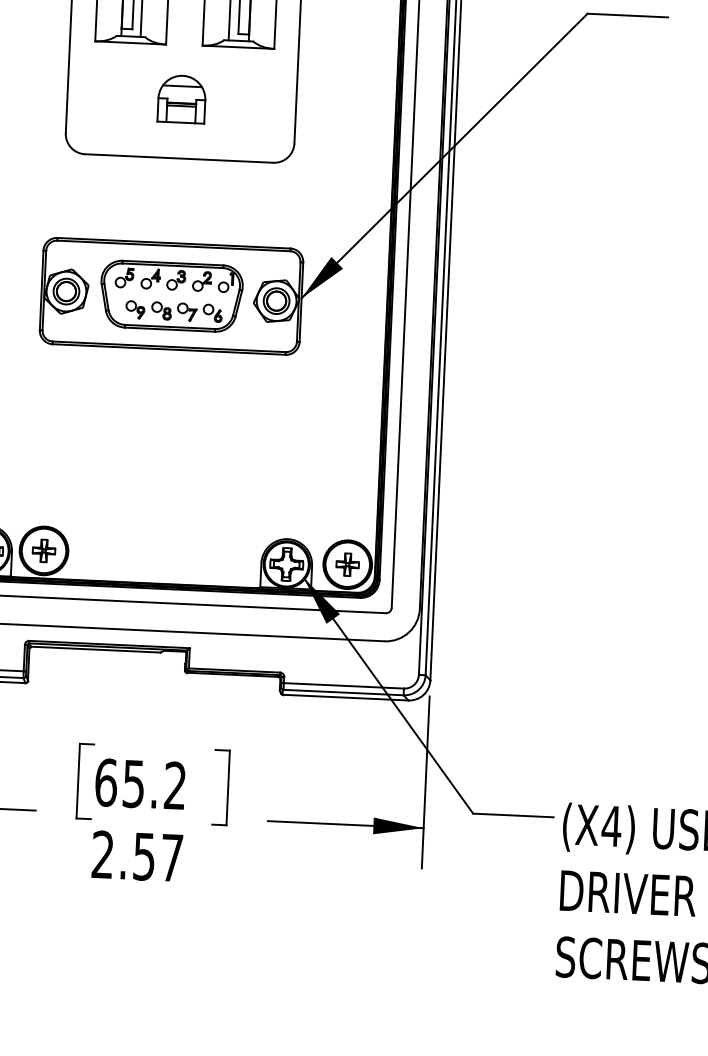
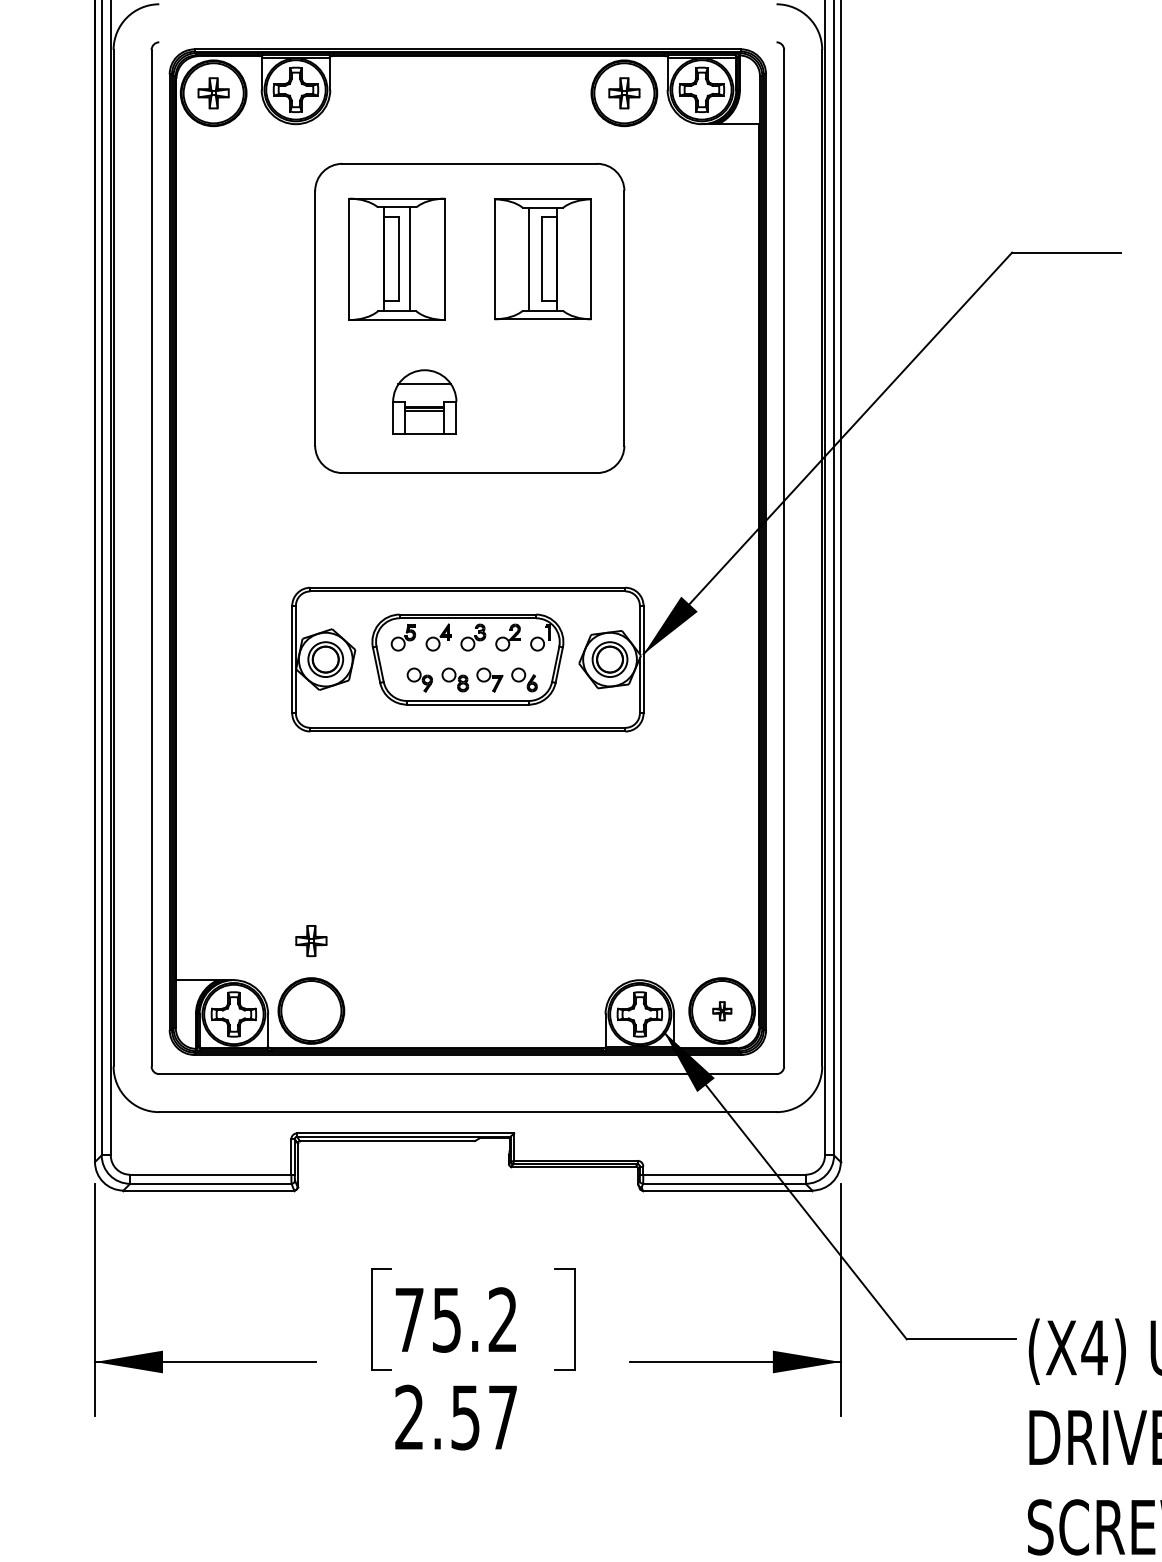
part: (181, 98) -> (424, 401), moved
part: (44, 551) -> (311, 941), moved
part: (347, 565) -> (722, 1011), size x0.6
text: (106, 782) -> (409, 1319), 65.2 -> 75.2

